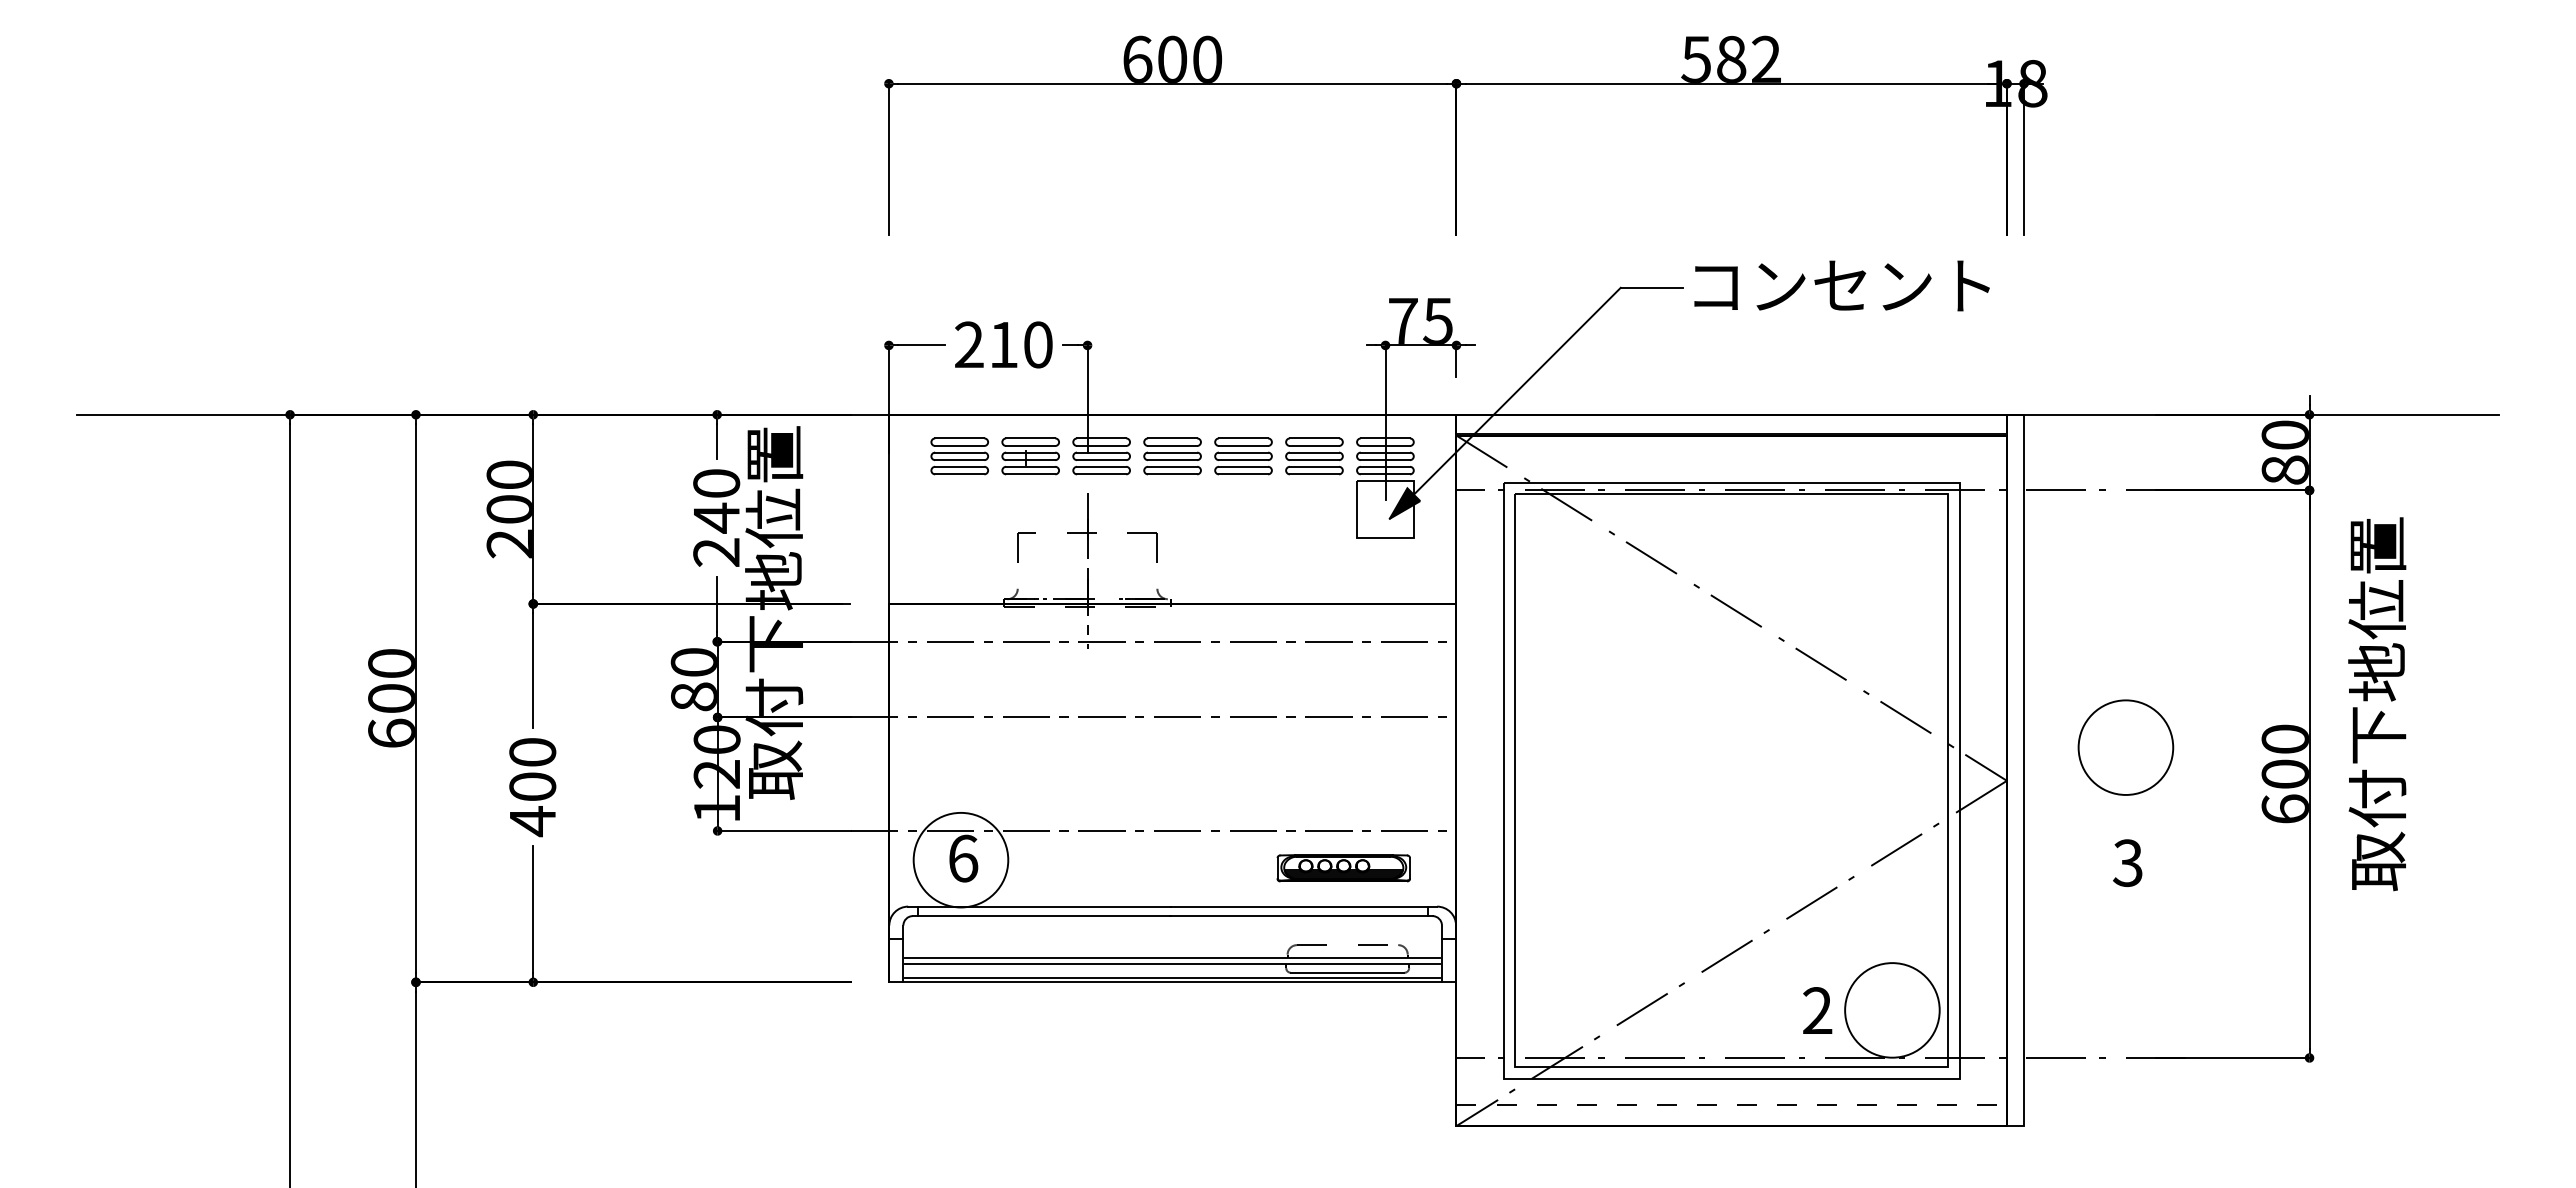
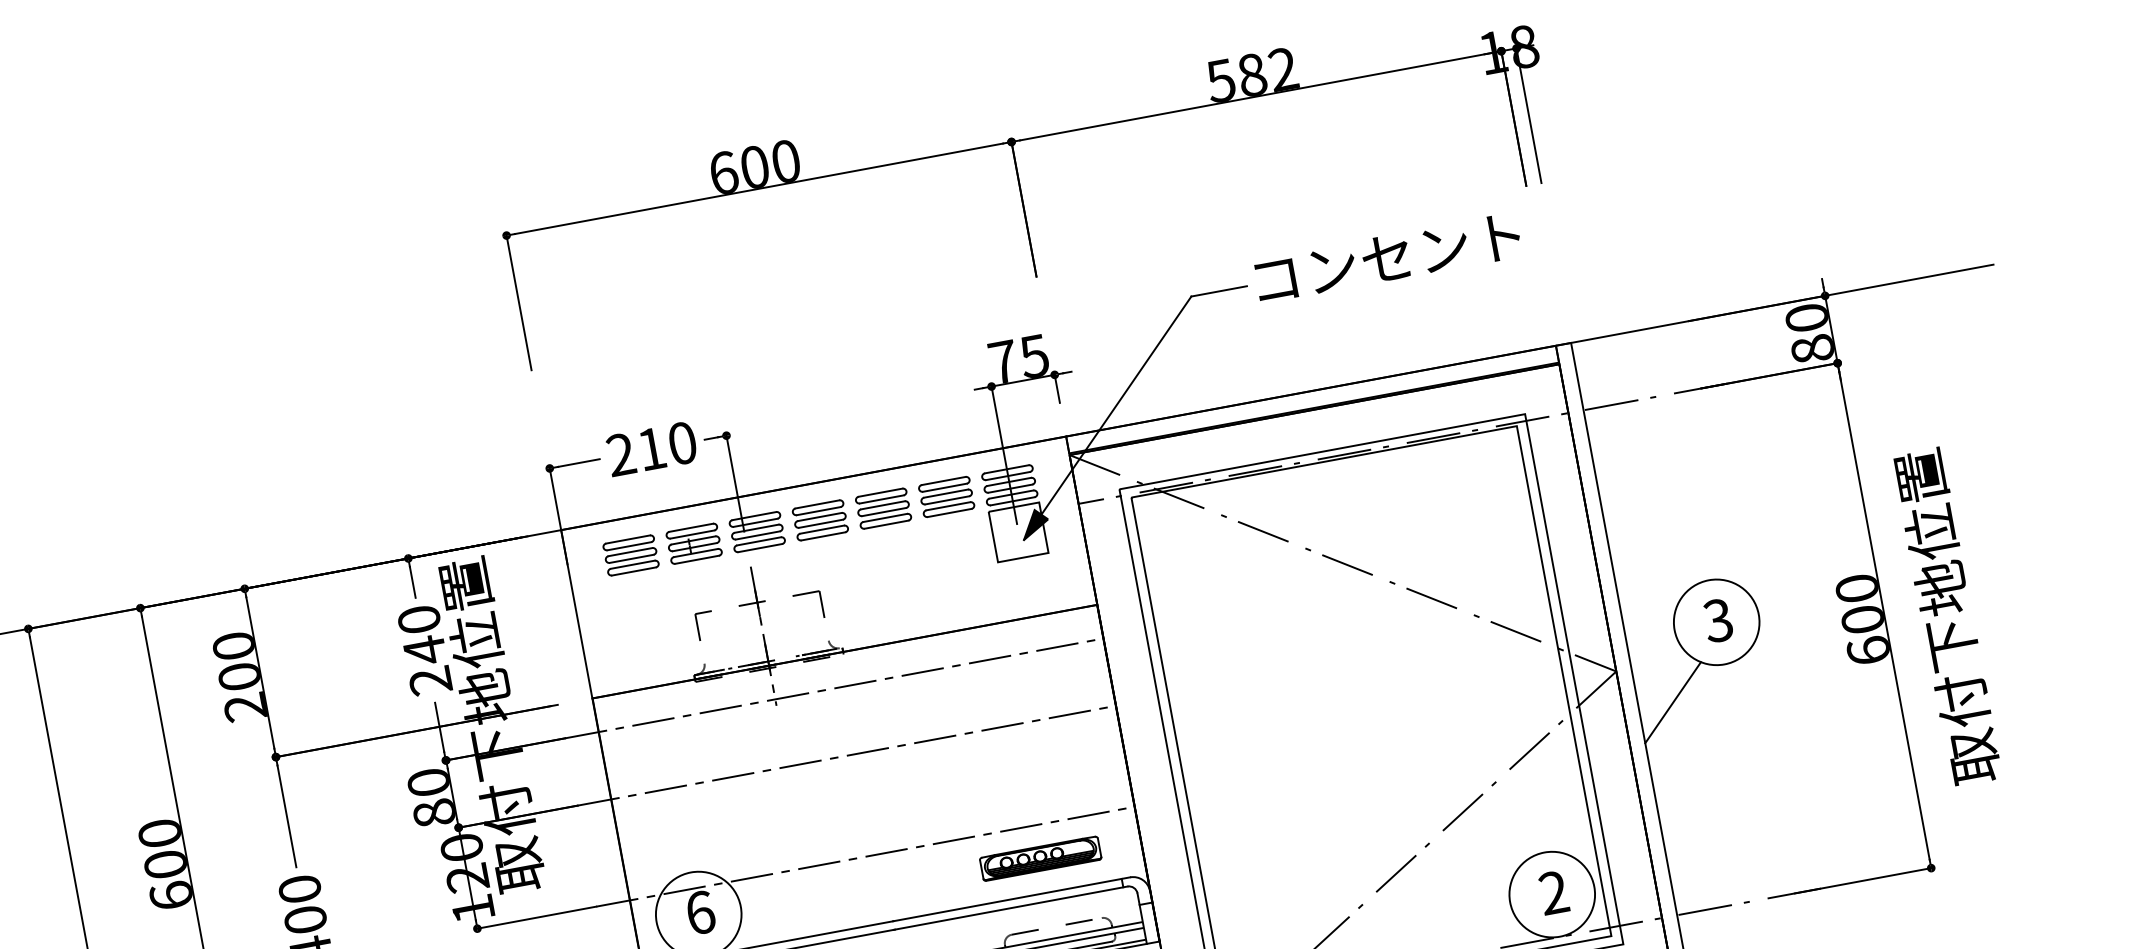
text: (2377, 704) -> (1947, 617), moved
line: (2061, 825) -> (1672, 702), added
text: (2127, 862) -> (1717, 620), moved
text: (1817, 1010) -> (1553, 892), moved

